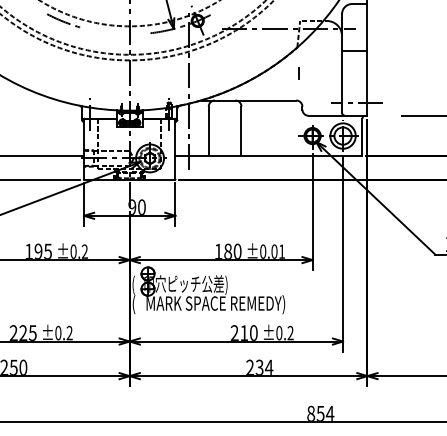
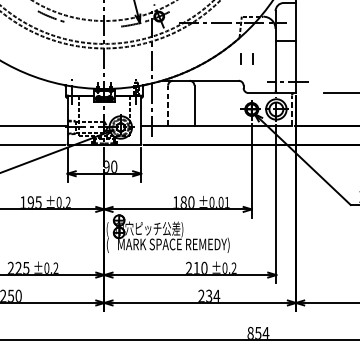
line: (313, 73) -> (252, 59), added
line: (208, 131) -> (167, 105), solid -> dashed
line: (362, 137) -> (292, 110), solid -> dashed

